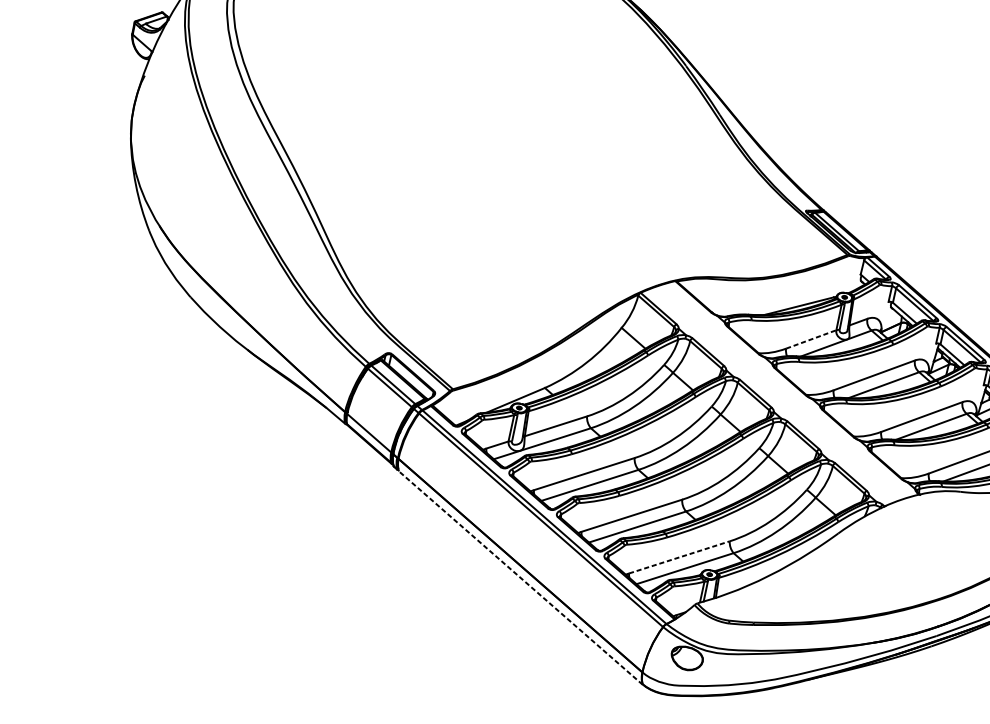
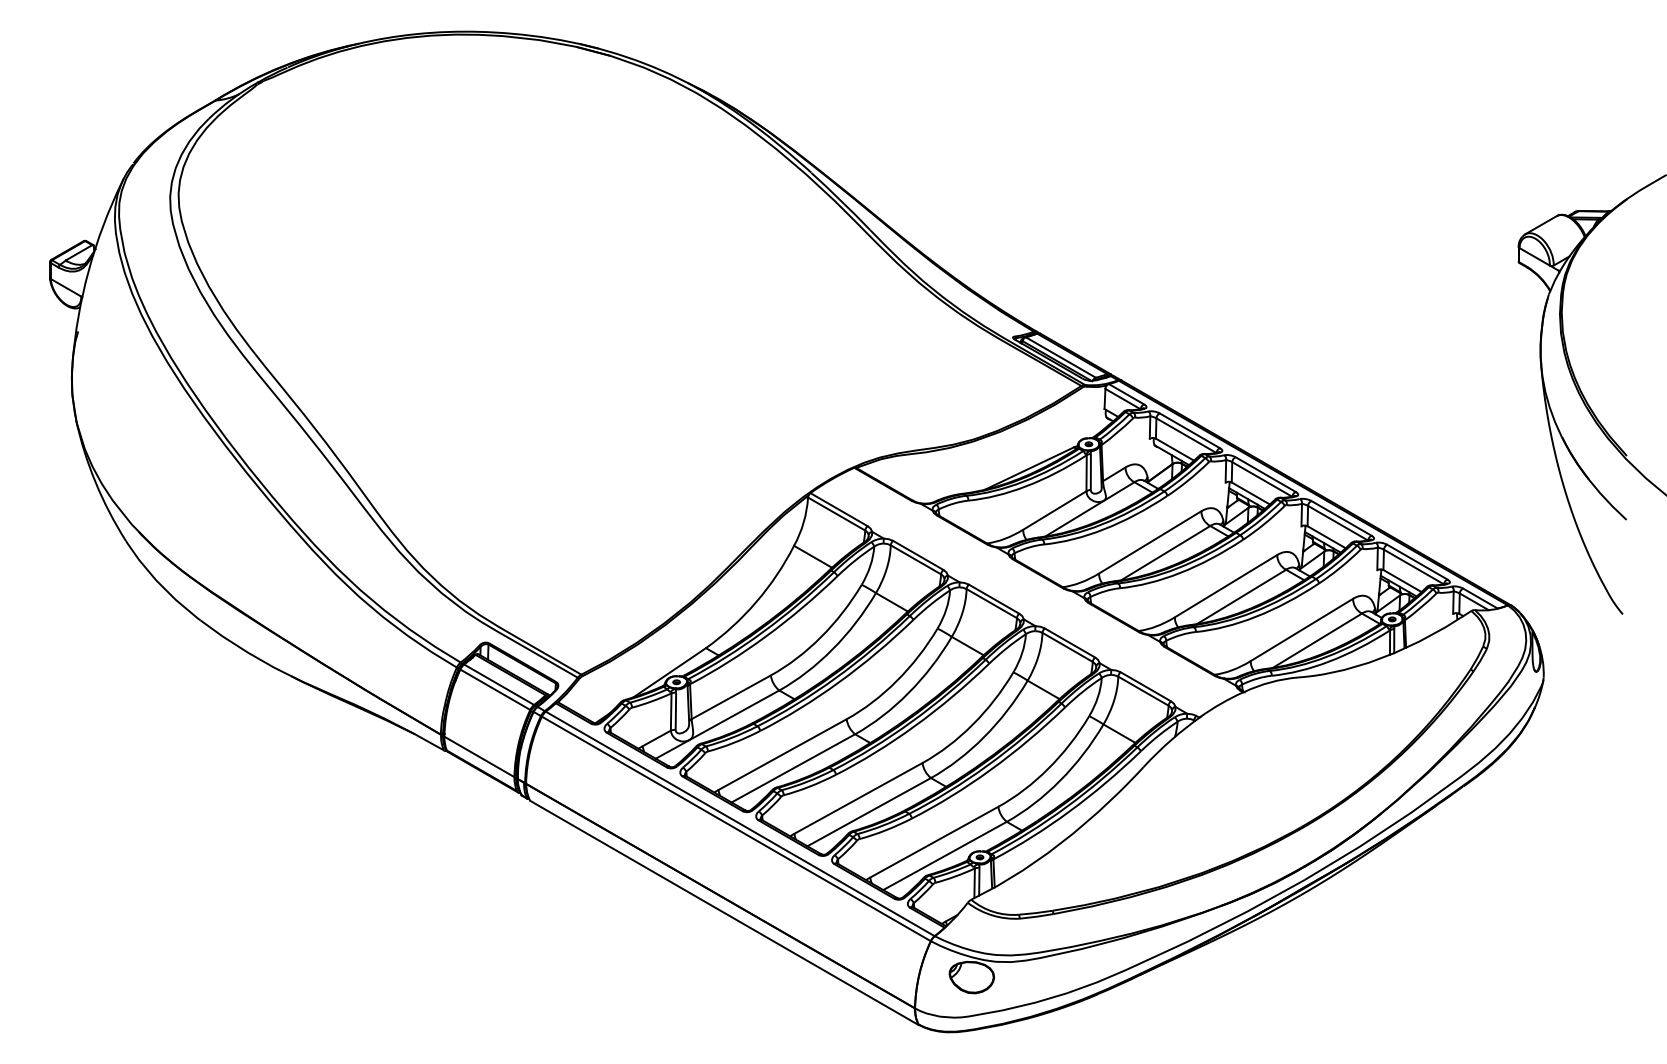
line: (811, 339) -> (1055, 510), dashed -> solid
line: (679, 556) -> (934, 841), dashed -> solid
line: (520, 577) -> (724, 912), dashed -> solid

